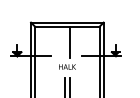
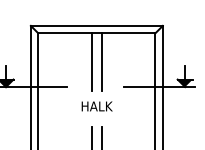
line: (64, 42) -> (91, 61), added

